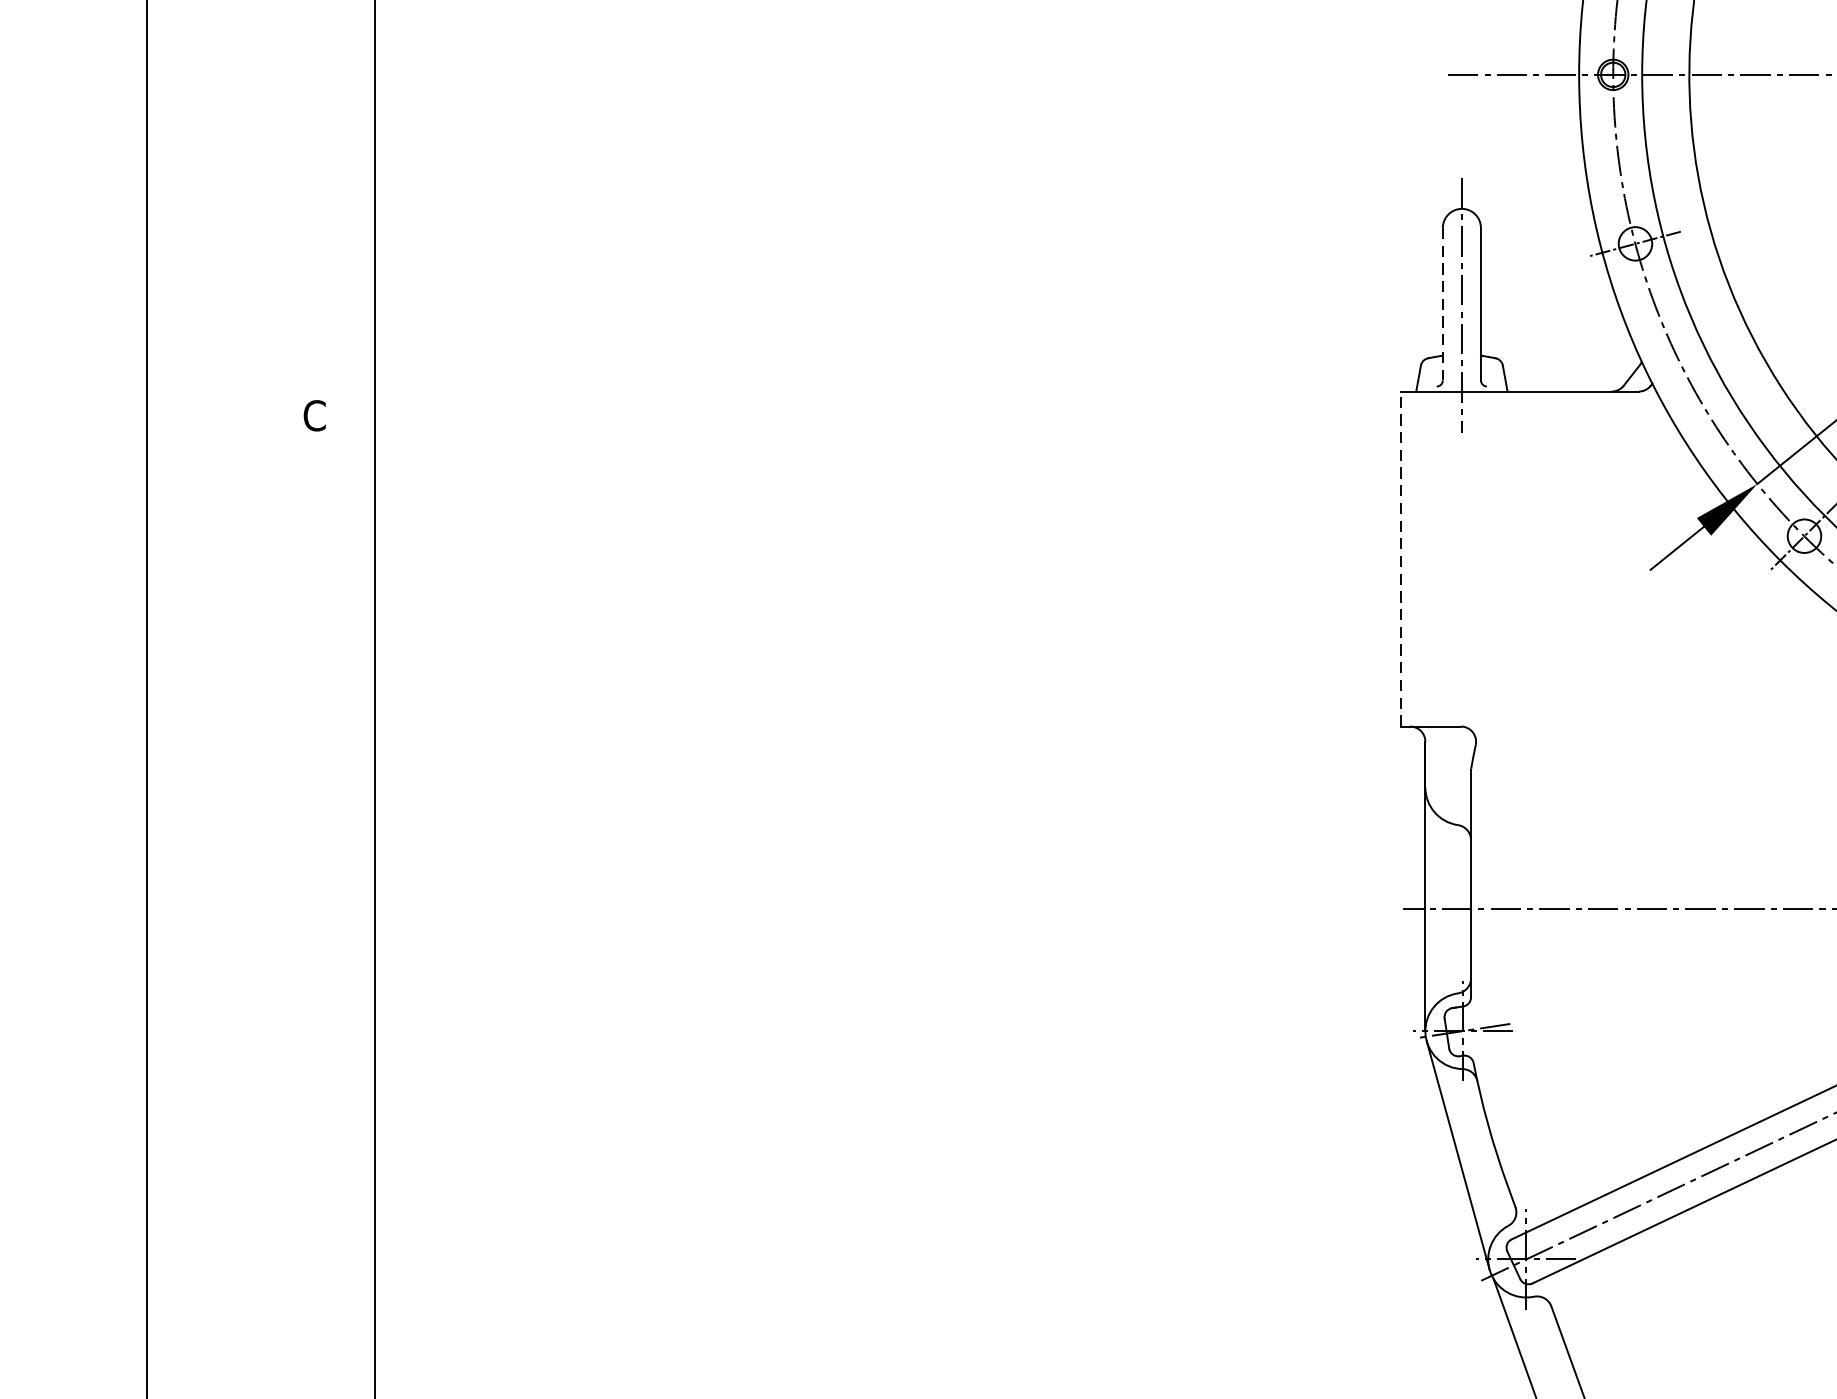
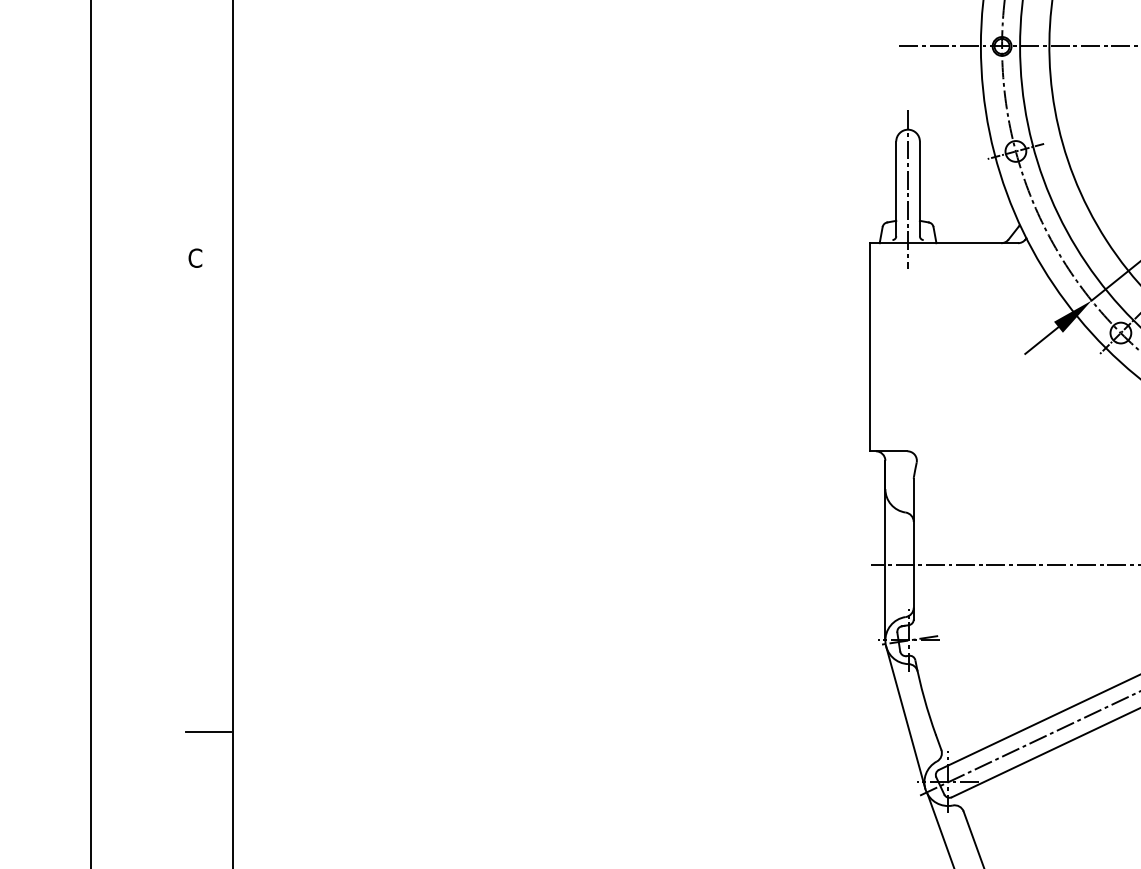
line: (1443, 305) -> (896, 189), dashed -> solid
line: (1401, 557) -> (870, 346), dashed -> solid
line: (335, 1179) -> (208, 732), added

